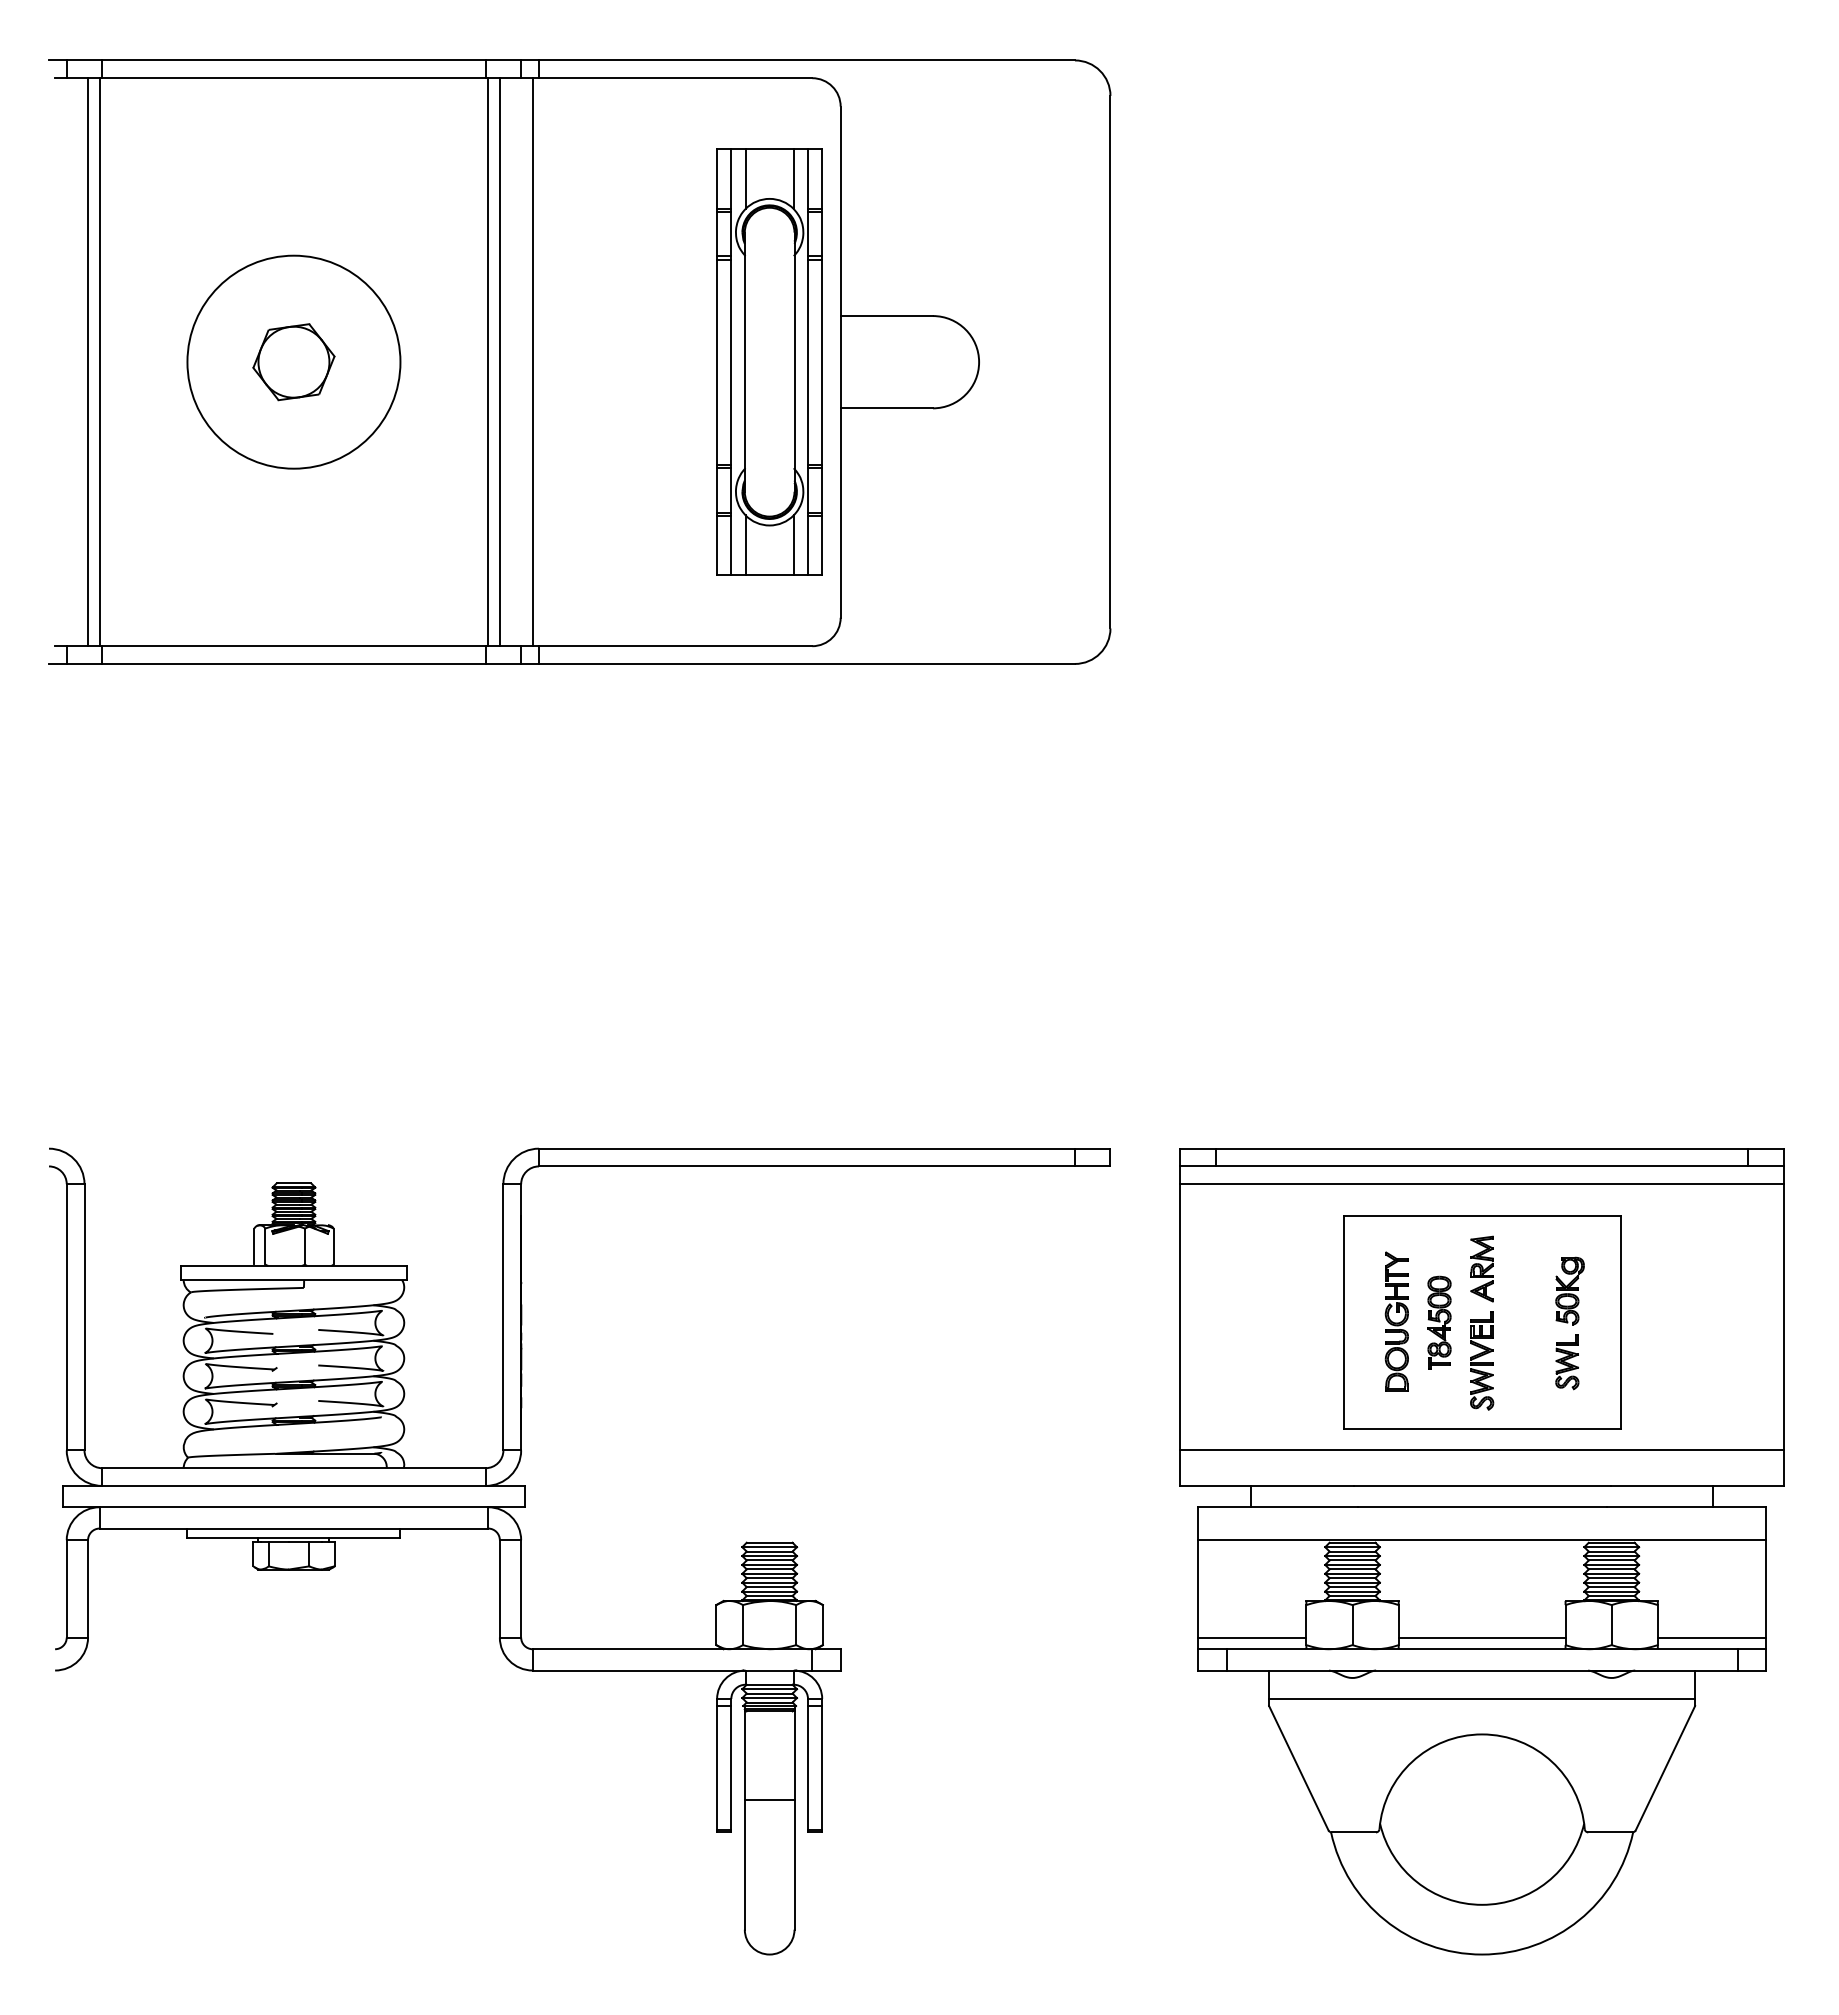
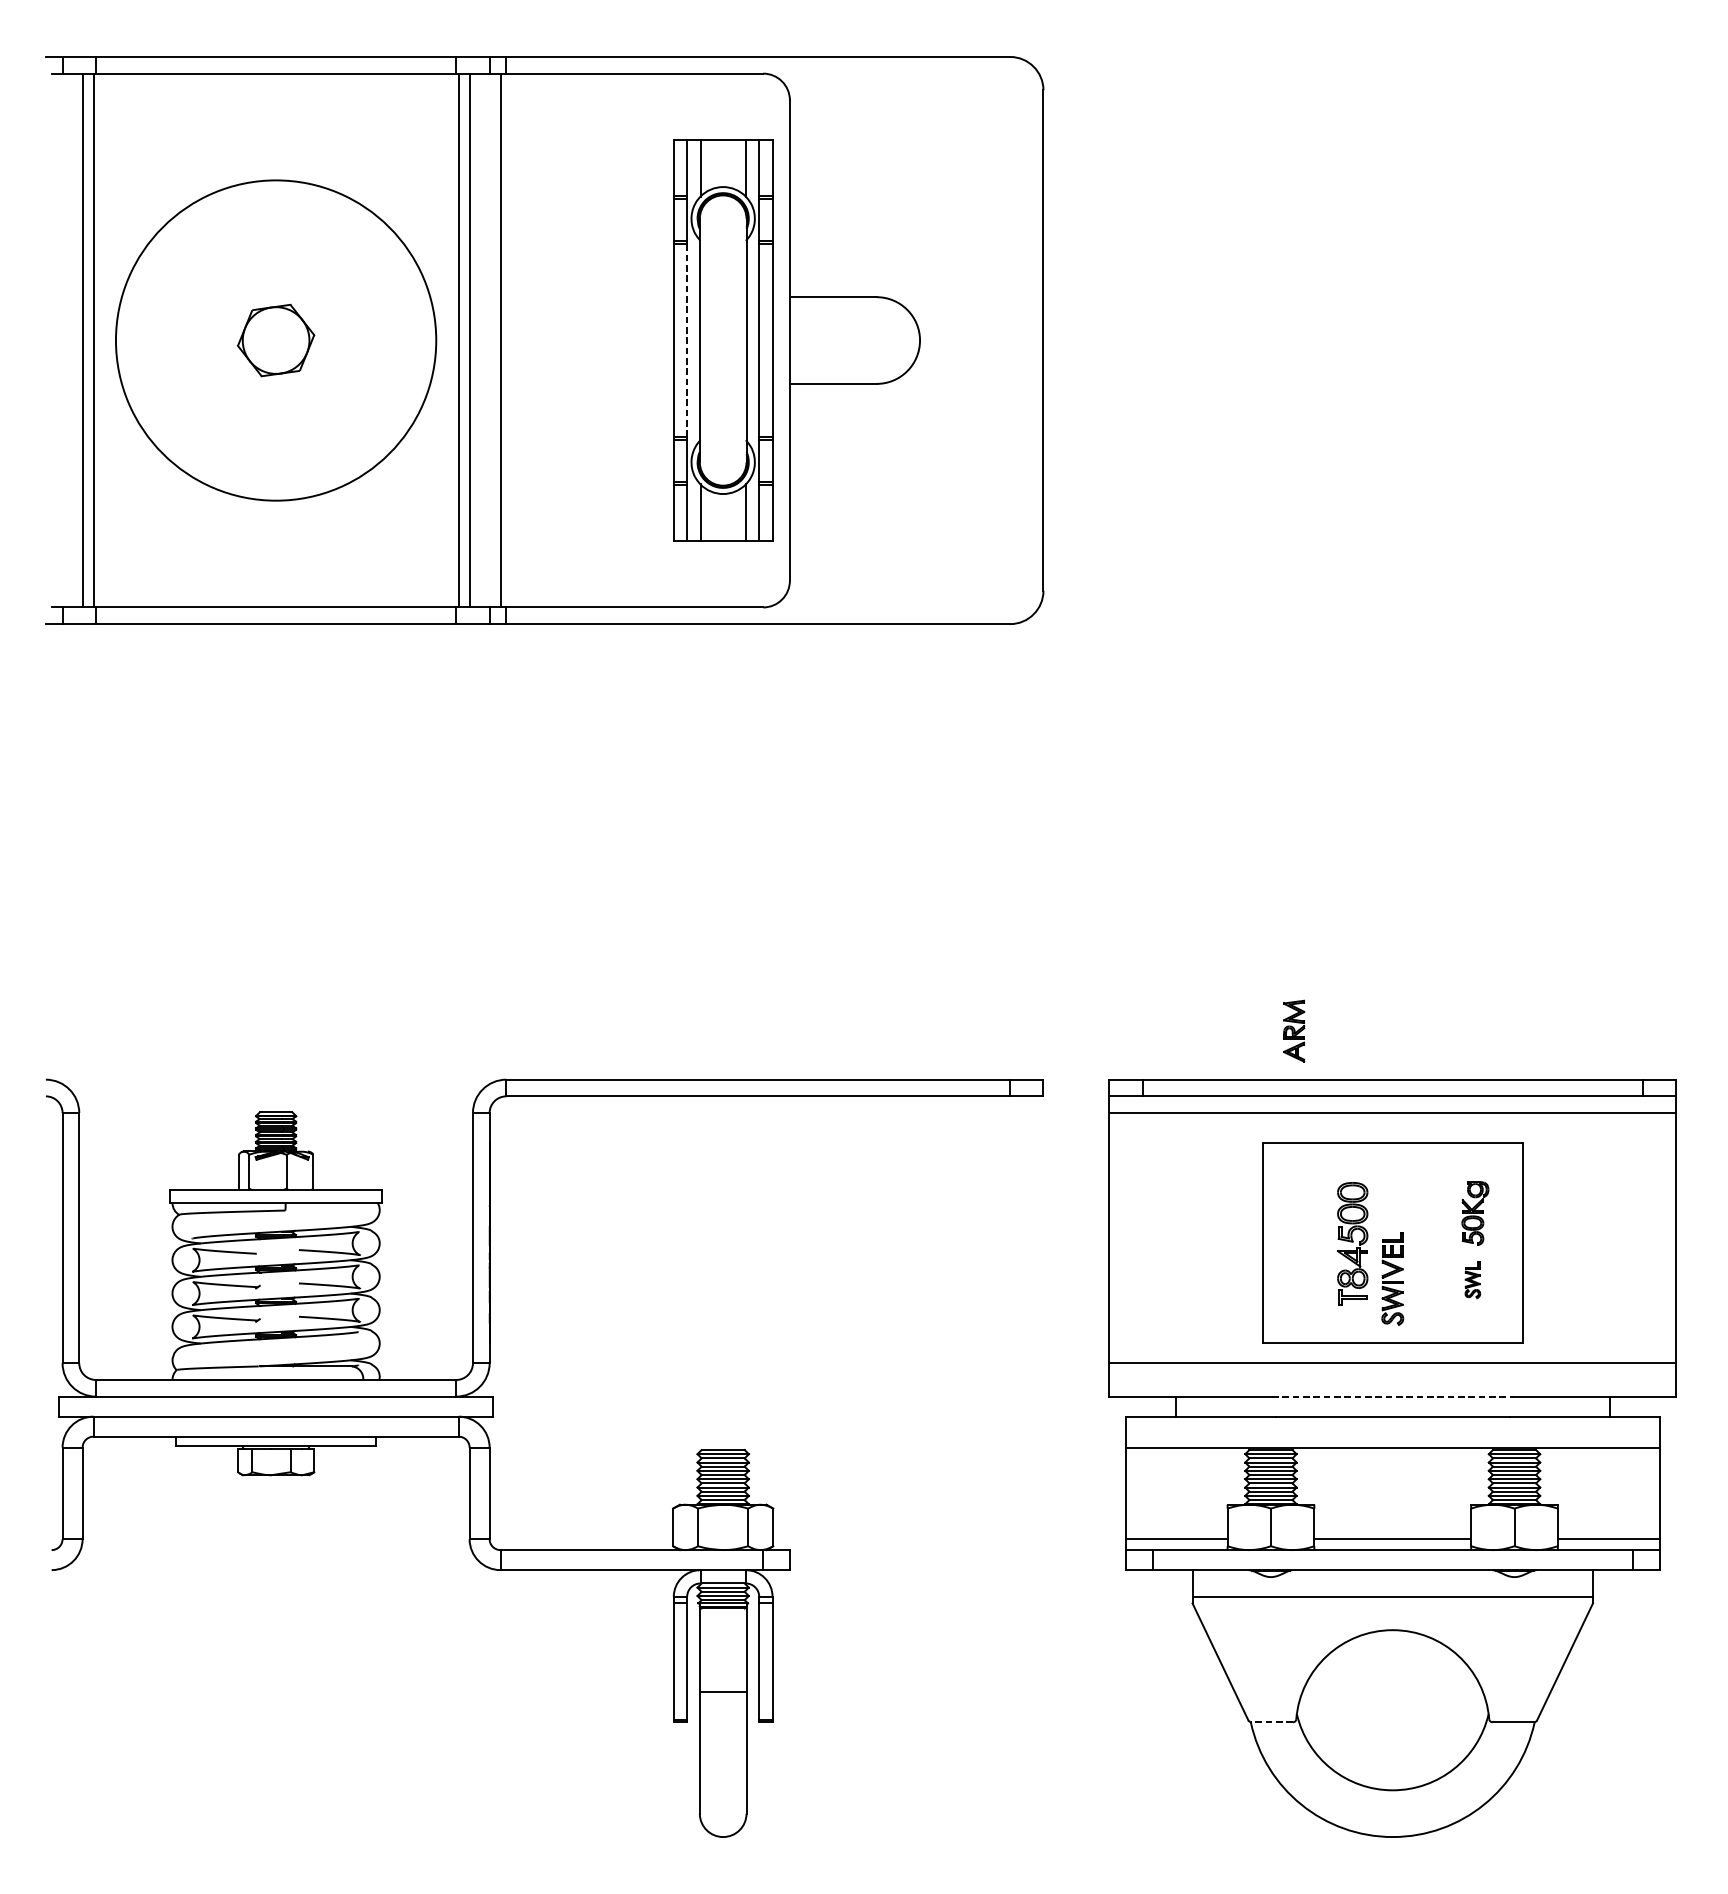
circle: (293, 361) -> (275, 339), size x1.6
line: (731, 362) -> (687, 340), solid -> dashed
part: (1481, 1268) -> (1293, 1030), moved
part: (1396, 1321) -> (1312, 1242), removed
part: (1439, 1322) -> (1352, 1243), size x1.4
part: (1567, 1362) -> (1472, 1280), size x0.7
line: (1482, 1485) -> (1393, 1396), solid -> dashed
line: (1353, 1832) -> (1271, 1722), solid -> dashed

